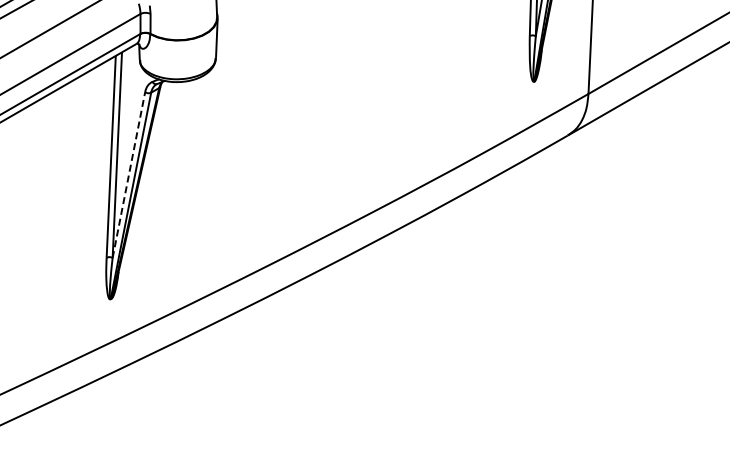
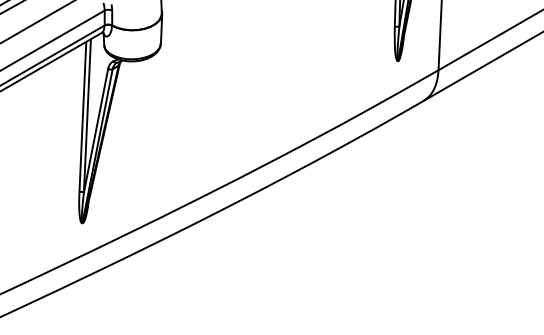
line: (128, 175) -> (95, 130), dashed -> solid

